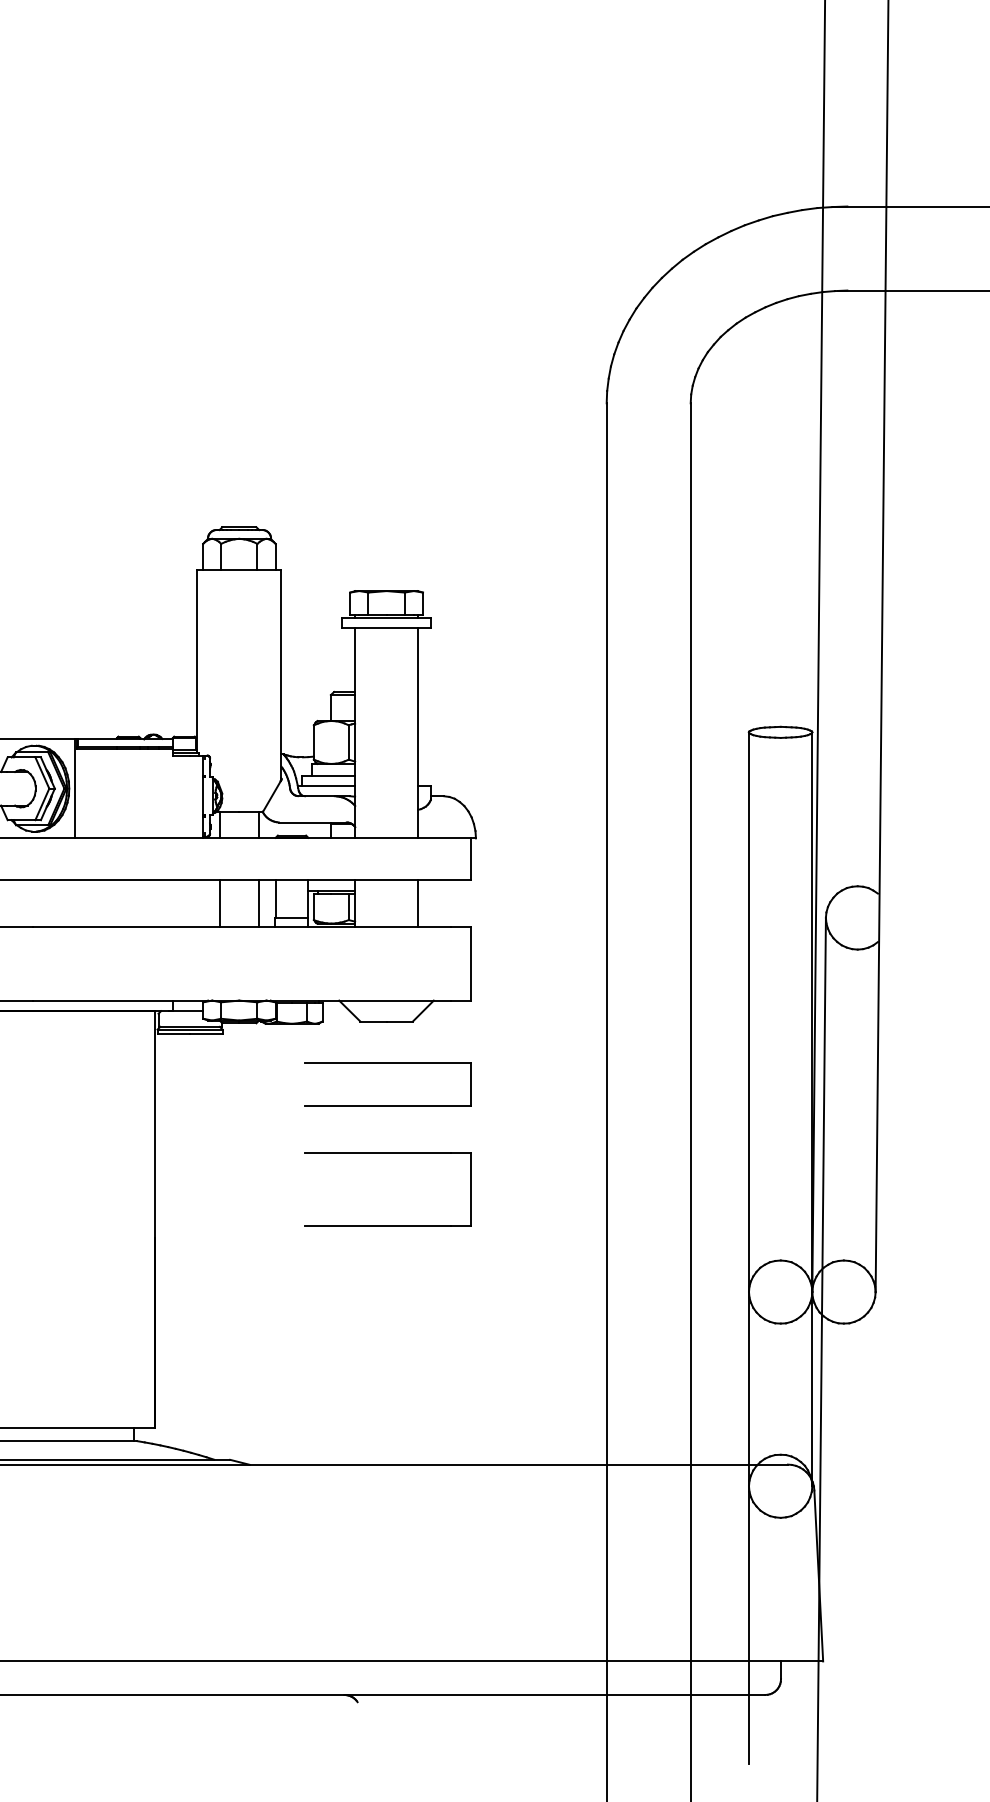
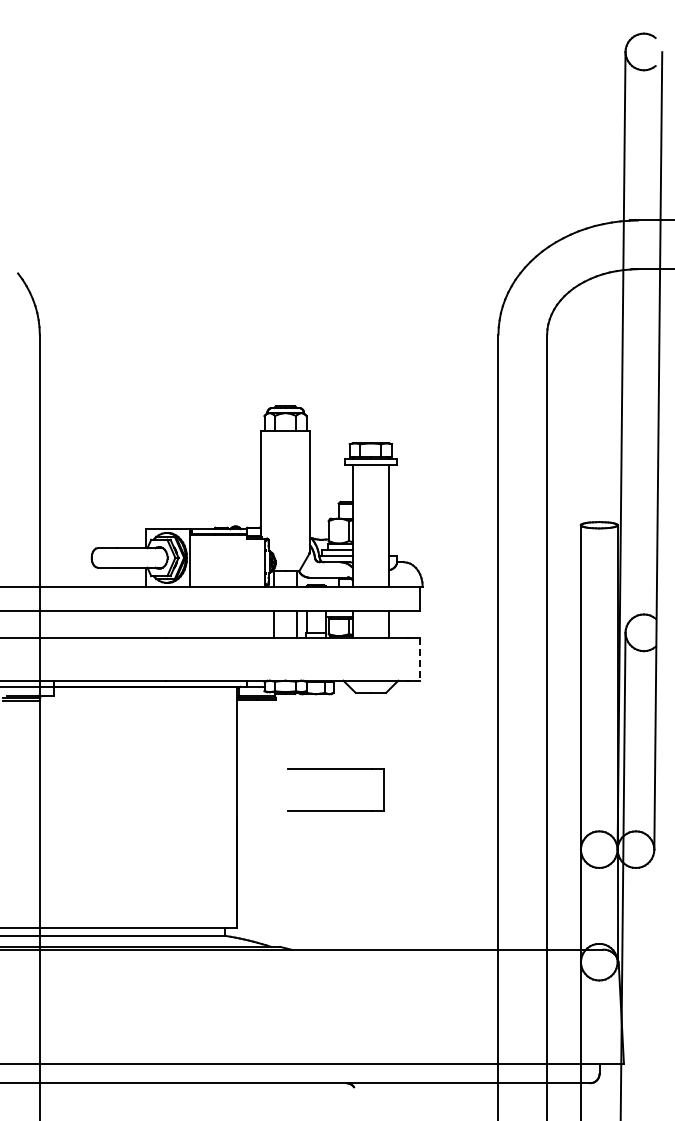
line: (470, 965) -> (419, 660), solid -> dashed
part: (387, 1064) -> (371, 717), removed
part: (387, 1153) -> (335, 769), moved

